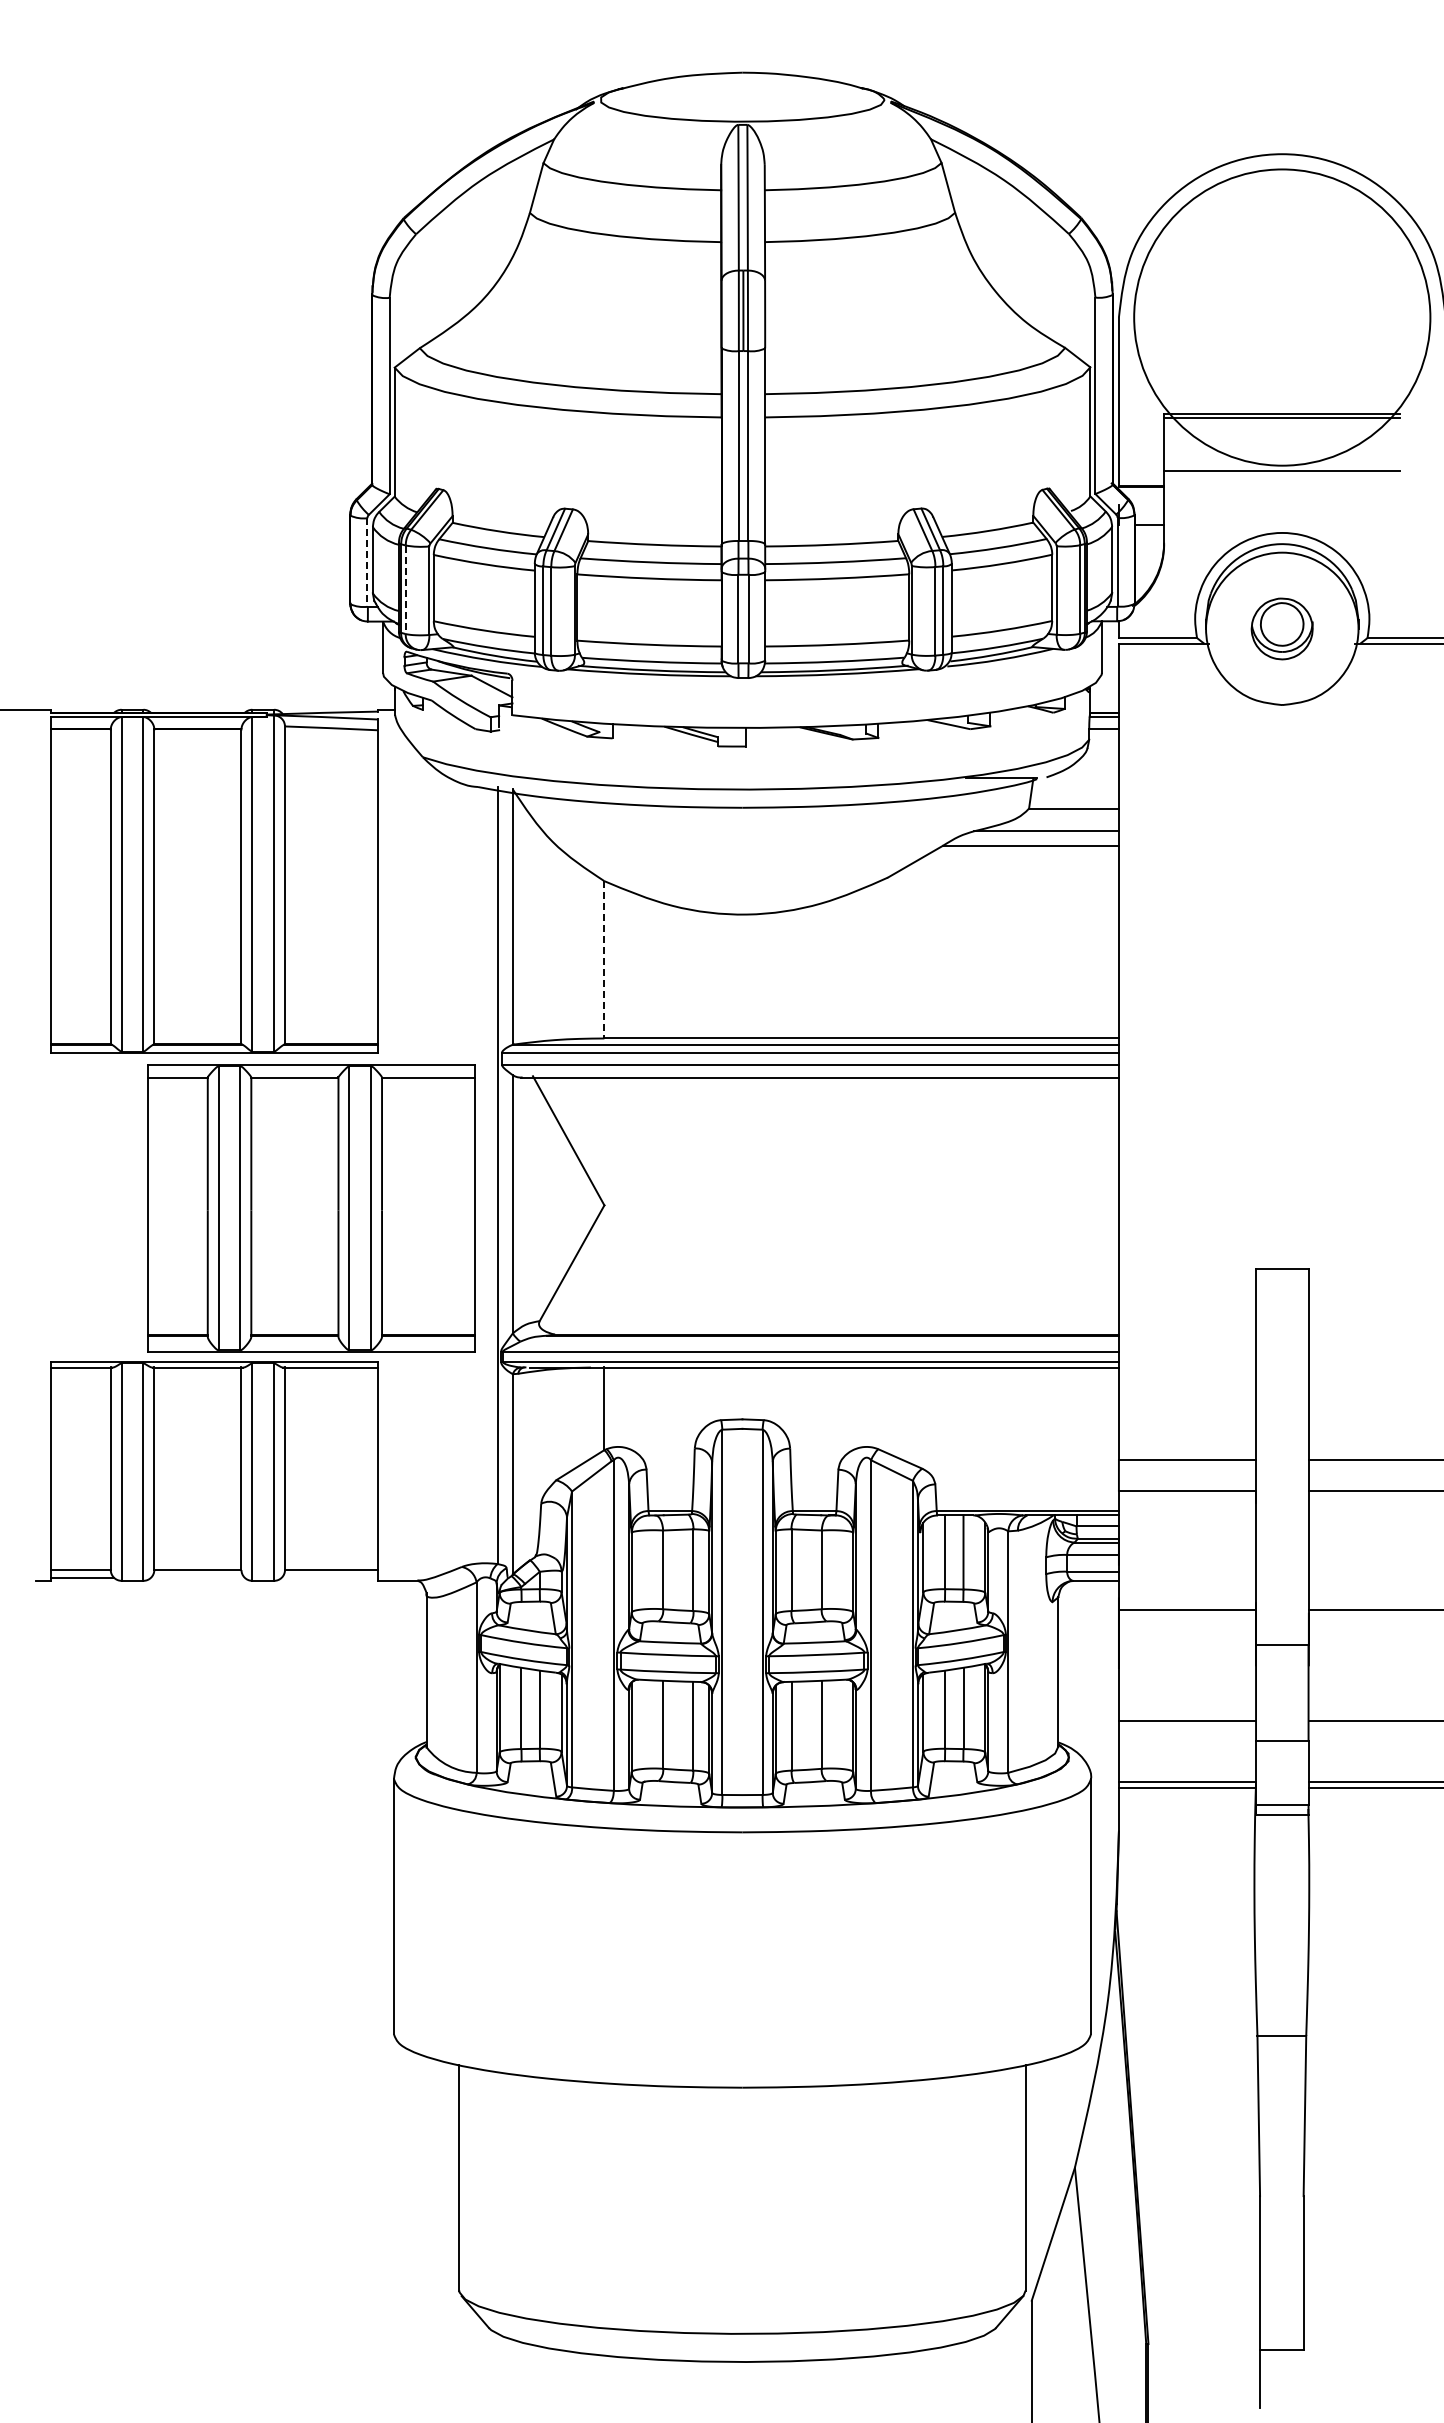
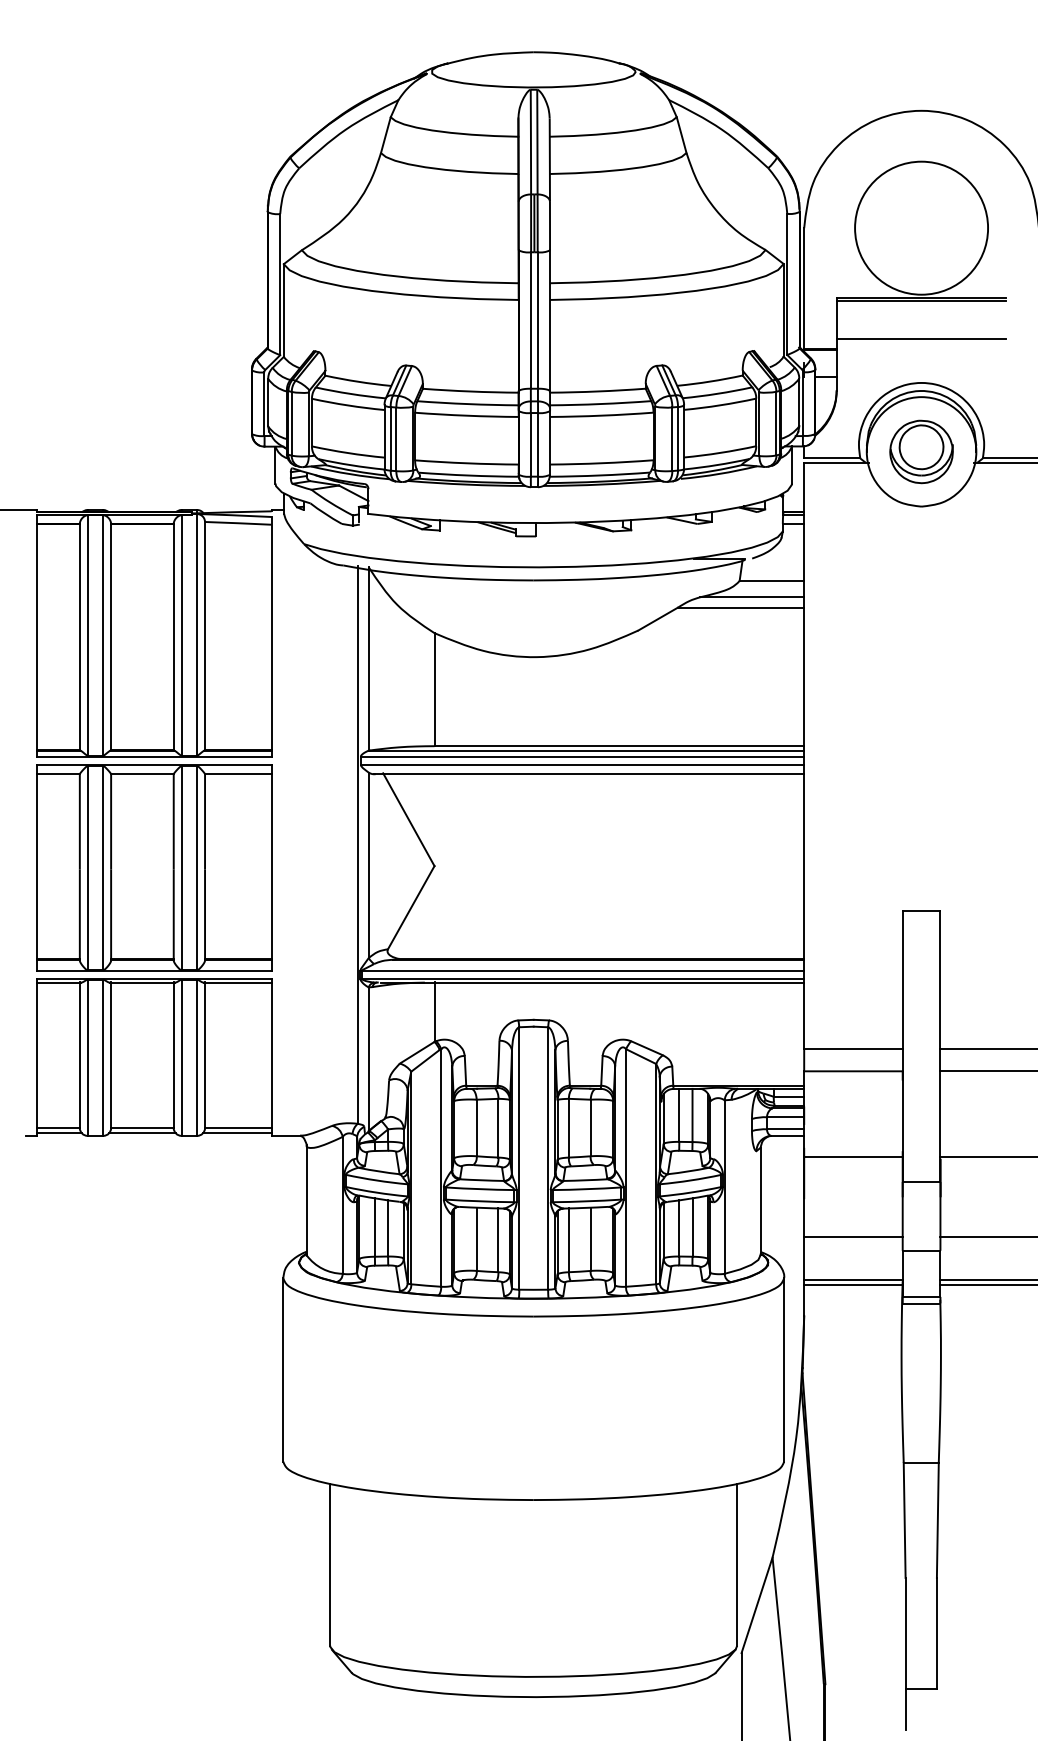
circle: (1281, 317) -> (921, 228), size x0.62
line: (367, 563) -> (264, 404), dashed -> solid
line: (405, 590) -> (291, 424), dashed -> solid
part: (1281, 628) -> (921, 451), size x1.43
line: (604, 959) -> (434, 689), dashed -> solid
part: (311, 1208) -> (154, 868), moved
line: (197, 1577) -> (142, 1133), added
line: (329, 1577) -> (236, 1133), added

